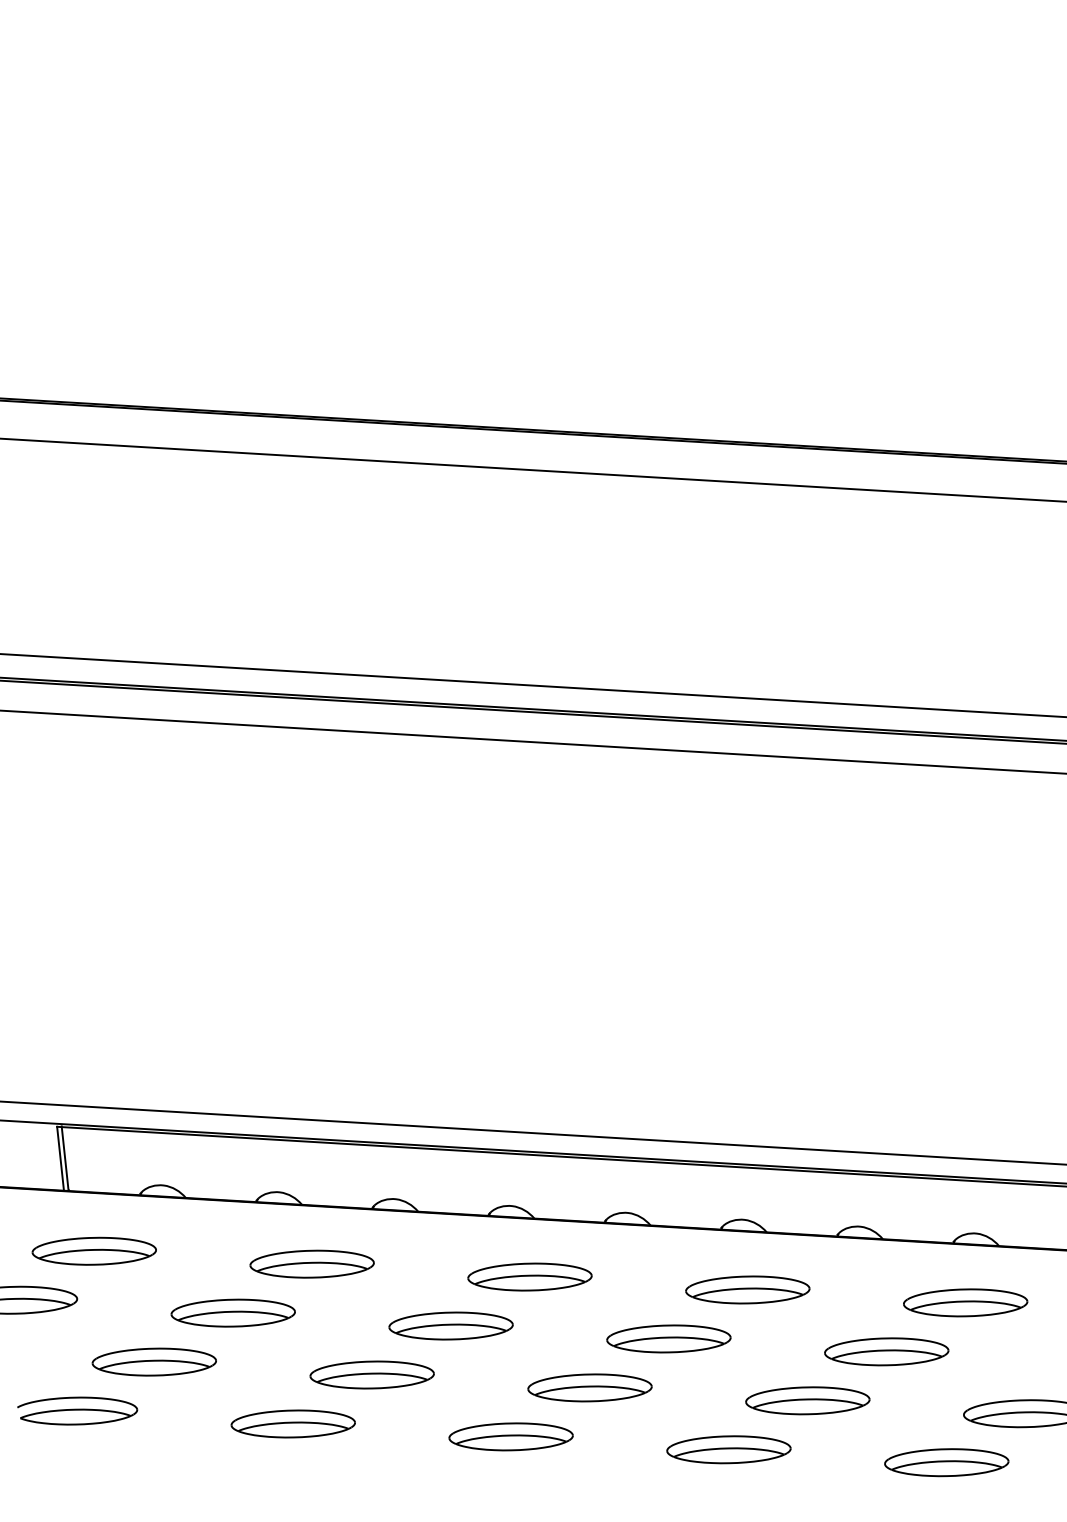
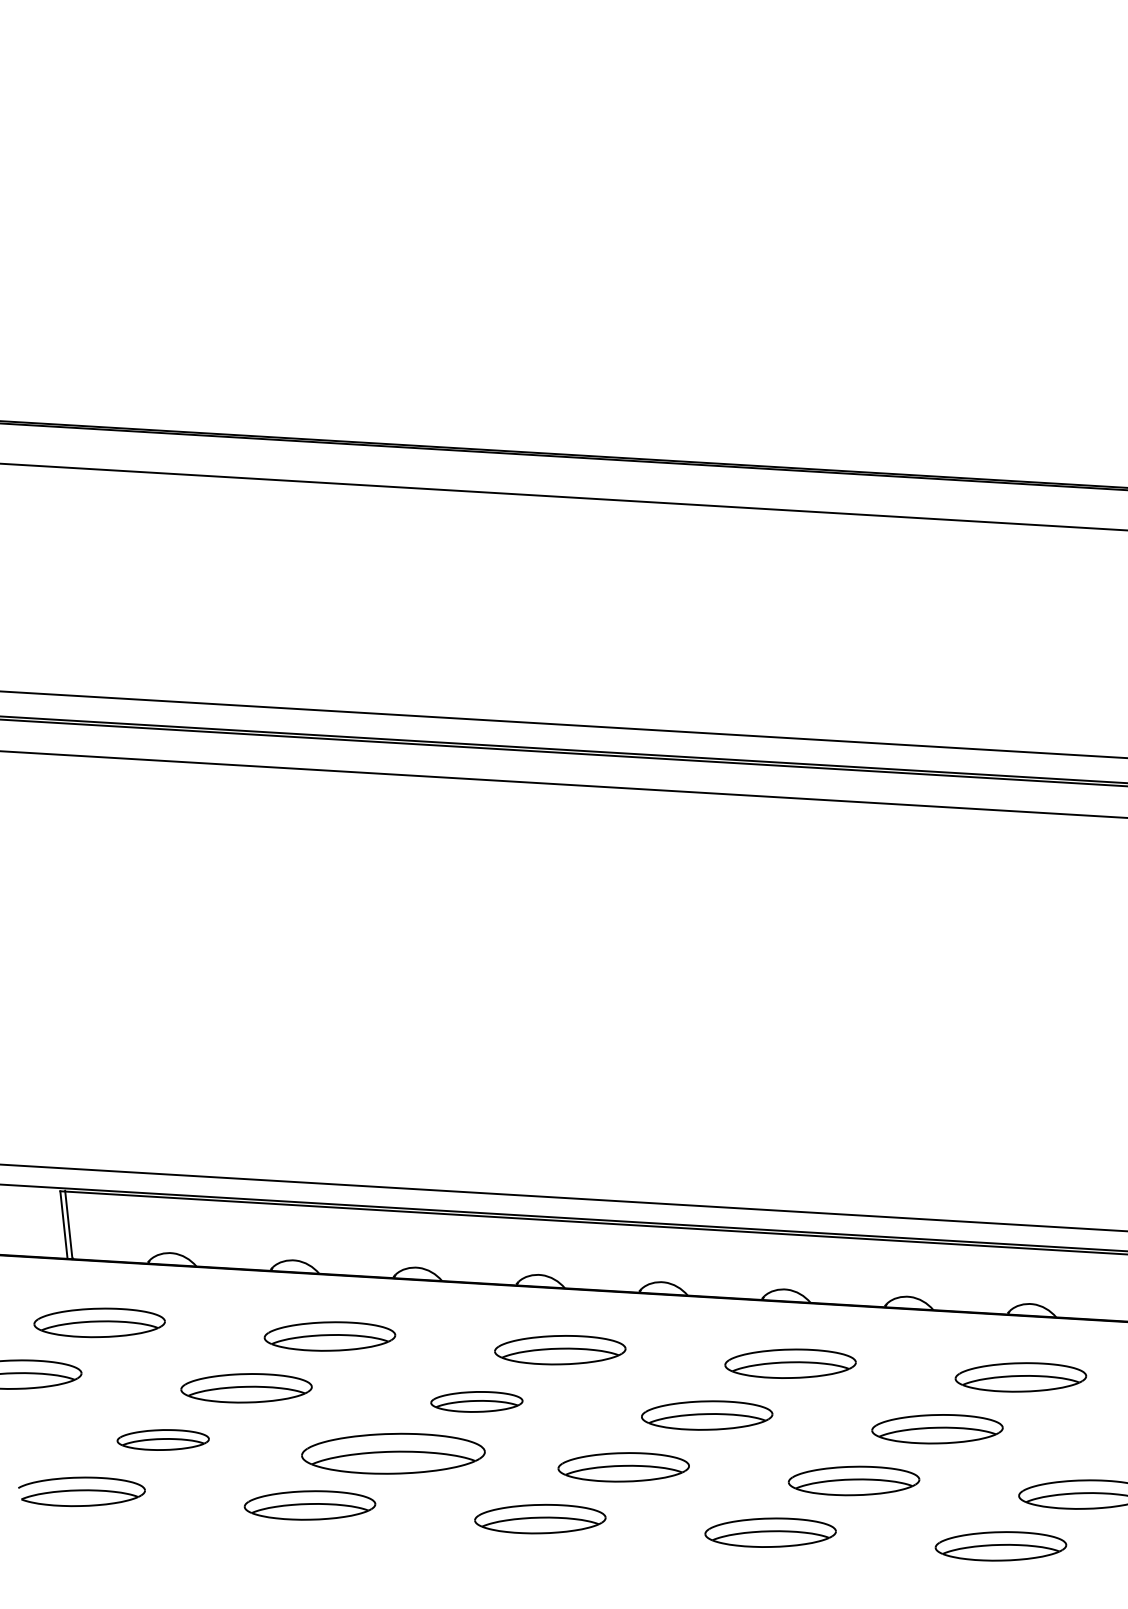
part: (450, 1325) -> (476, 1401), size x0.7
part: (154, 1361) -> (163, 1439), size x0.7
part: (372, 1374) -> (393, 1453), size x1.4

